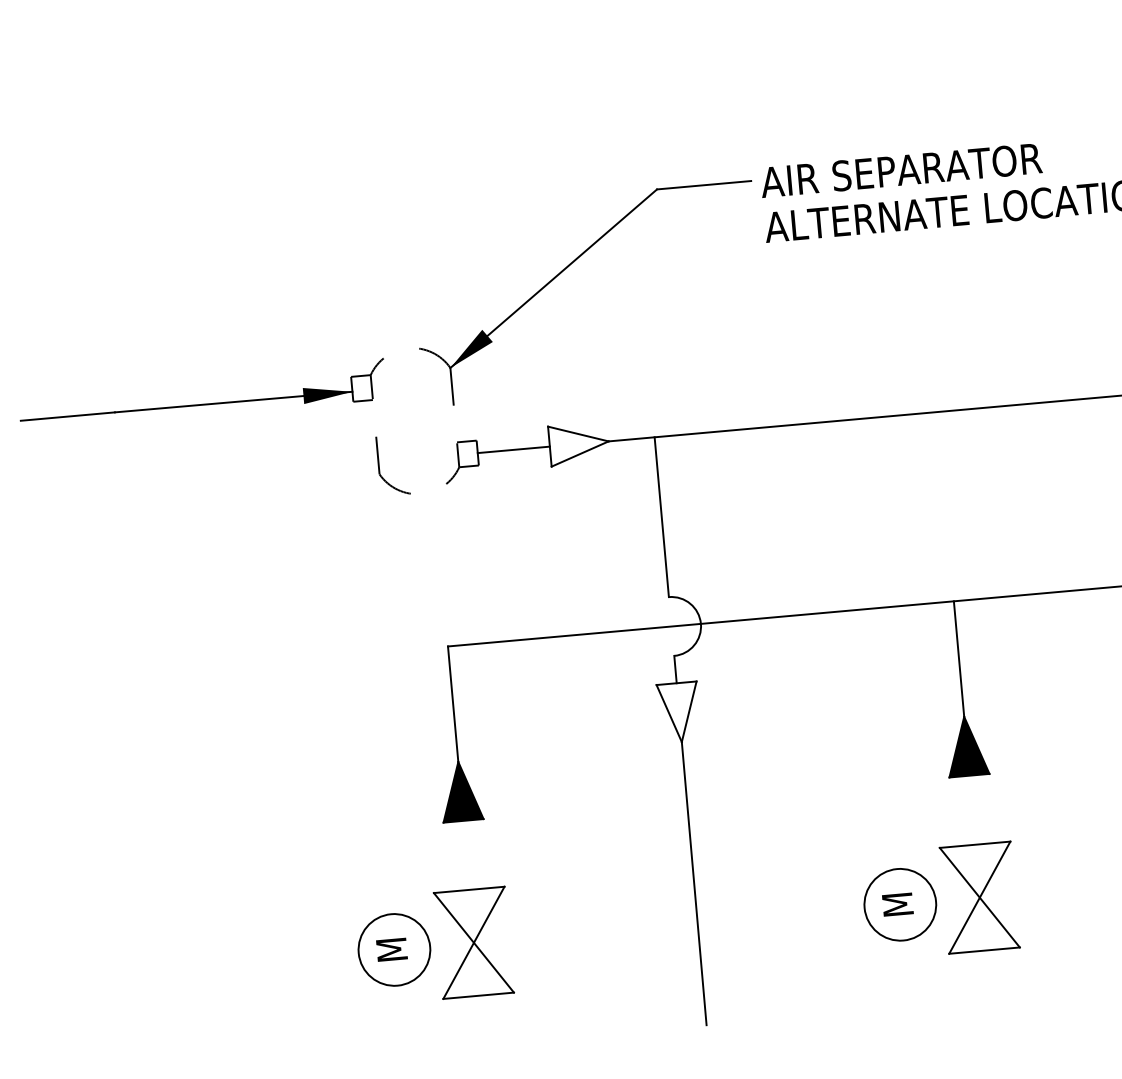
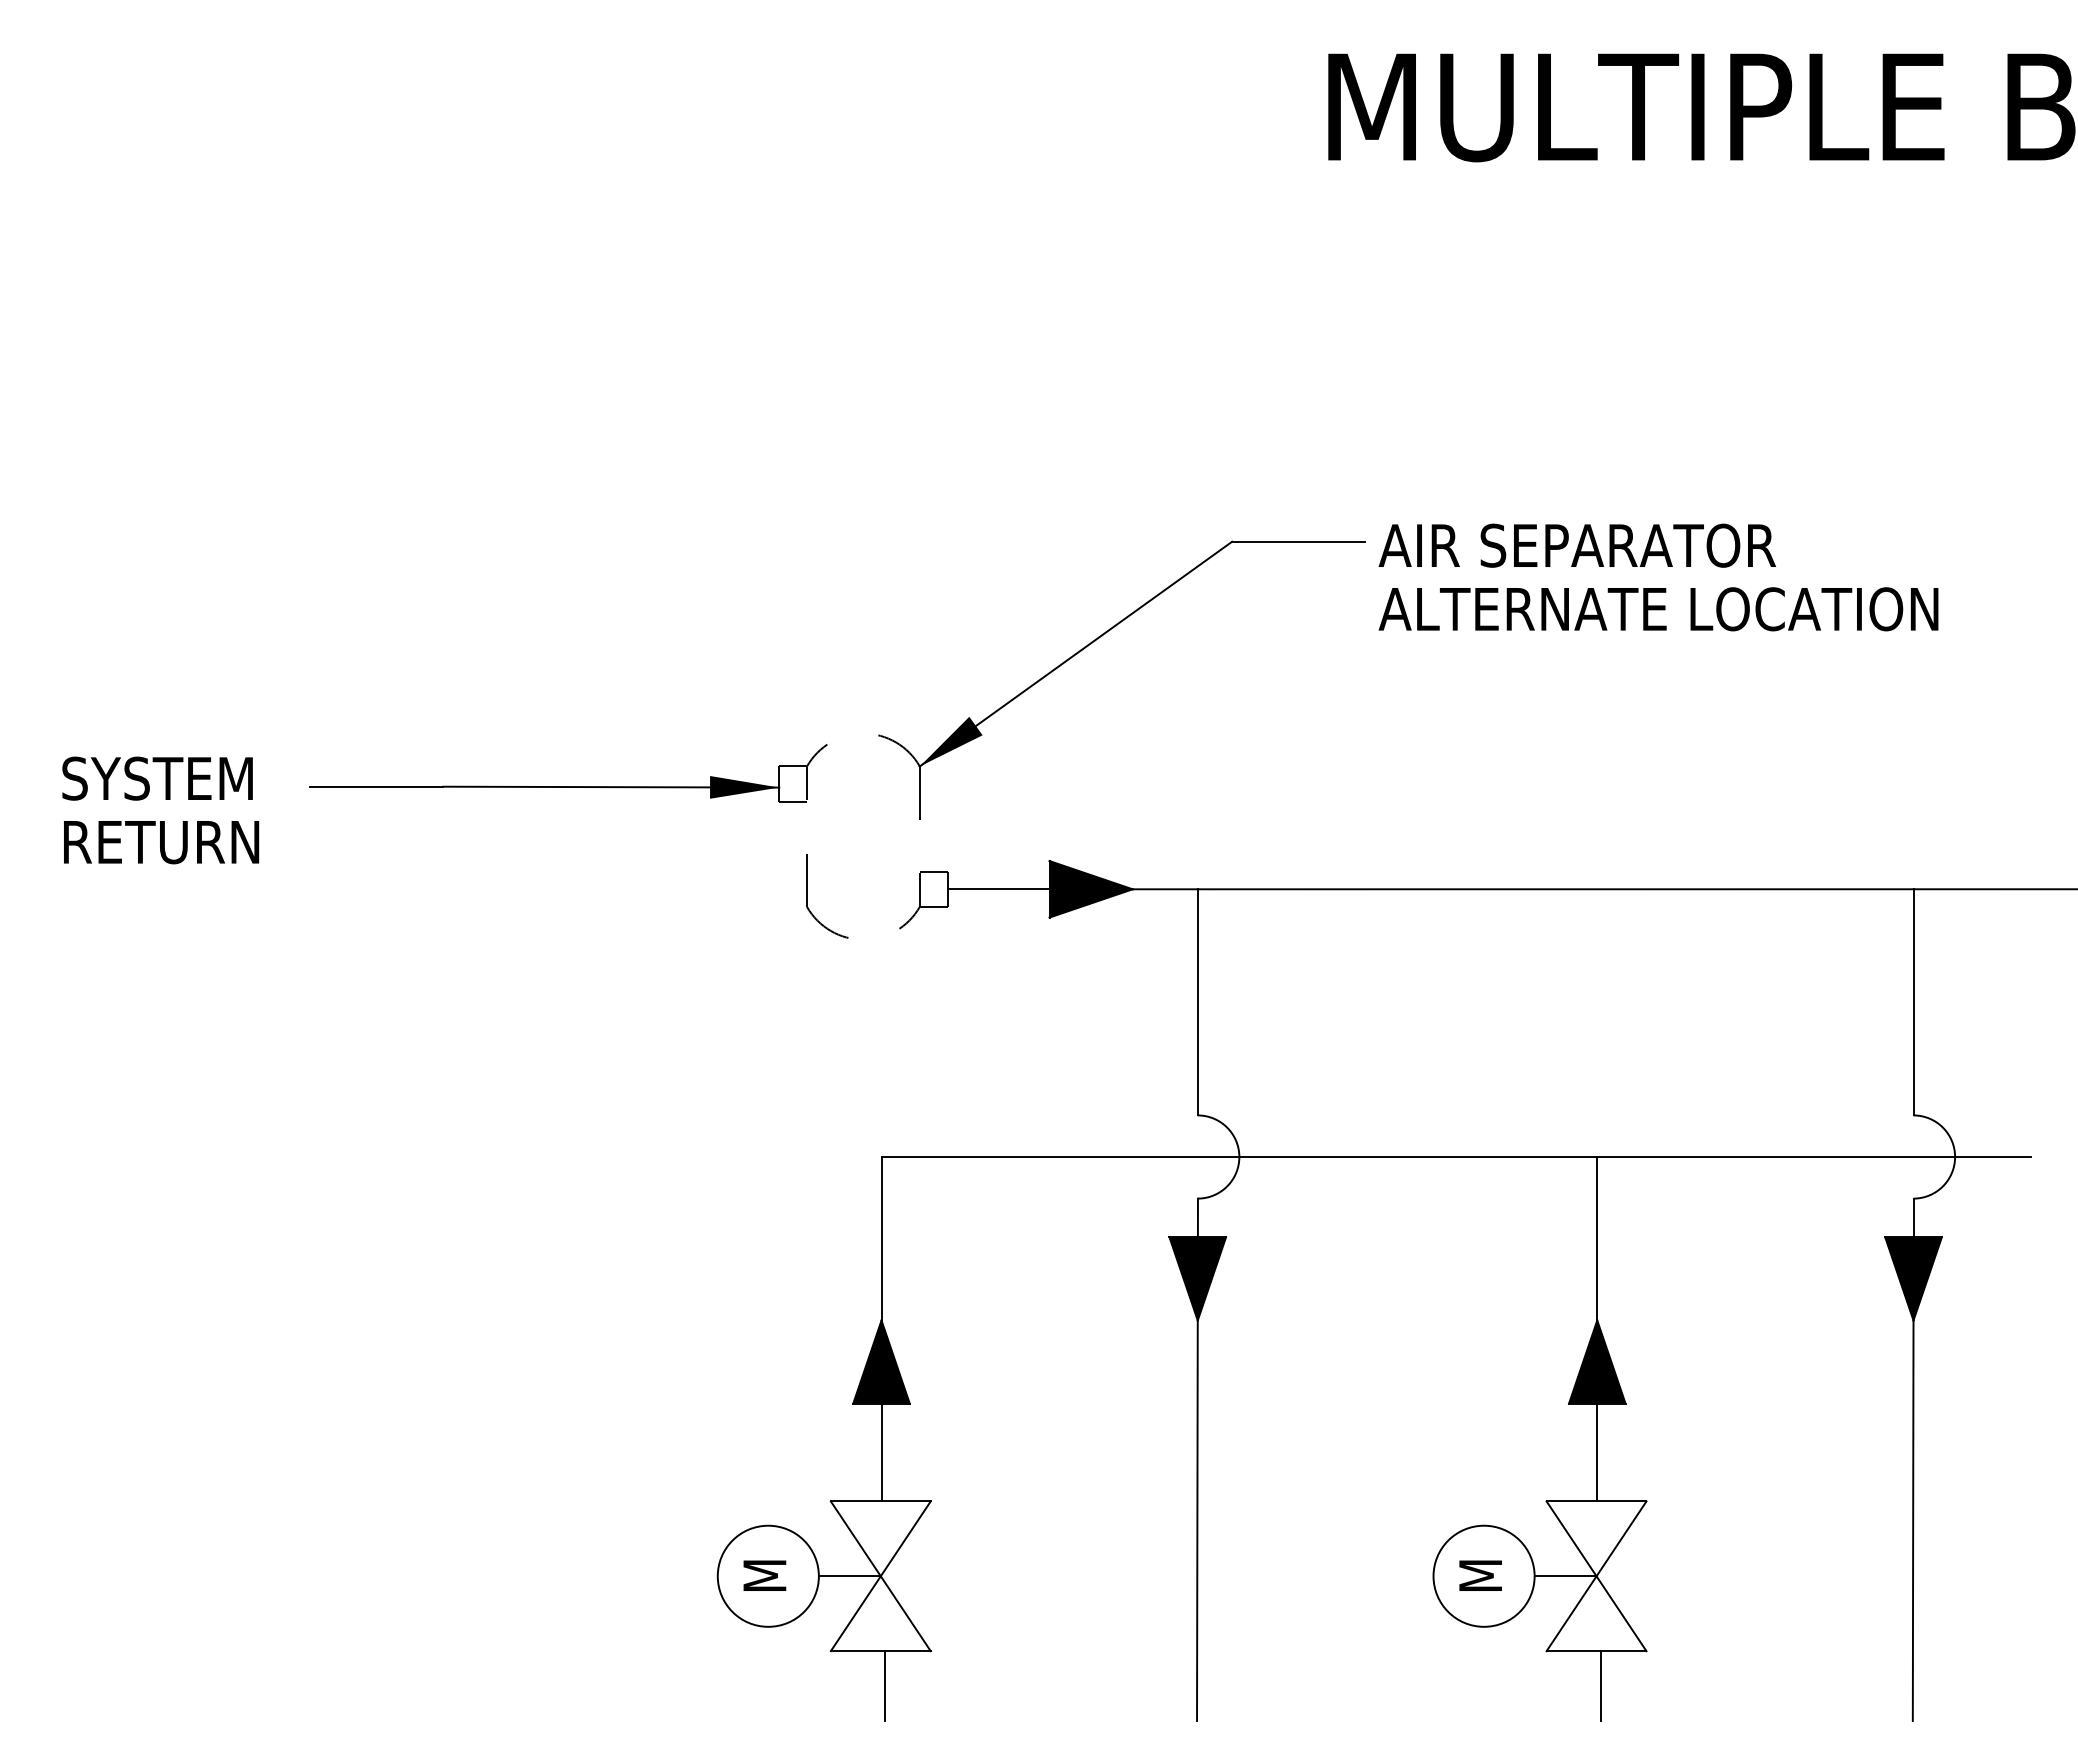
fill: (578, 444) -> (1090, 889), added
fill: (679, 712) -> (1197, 1278), added
line: (972, 810) -> (1597, 1452), added
line: (466, 855) -> (881, 1452), added
line: (957, 899) -> (1565, 1576), added
line: (451, 944) -> (849, 1576), added
line: (989, 975) -> (1600, 1686), added
line: (483, 1020) -> (884, 1686), added

